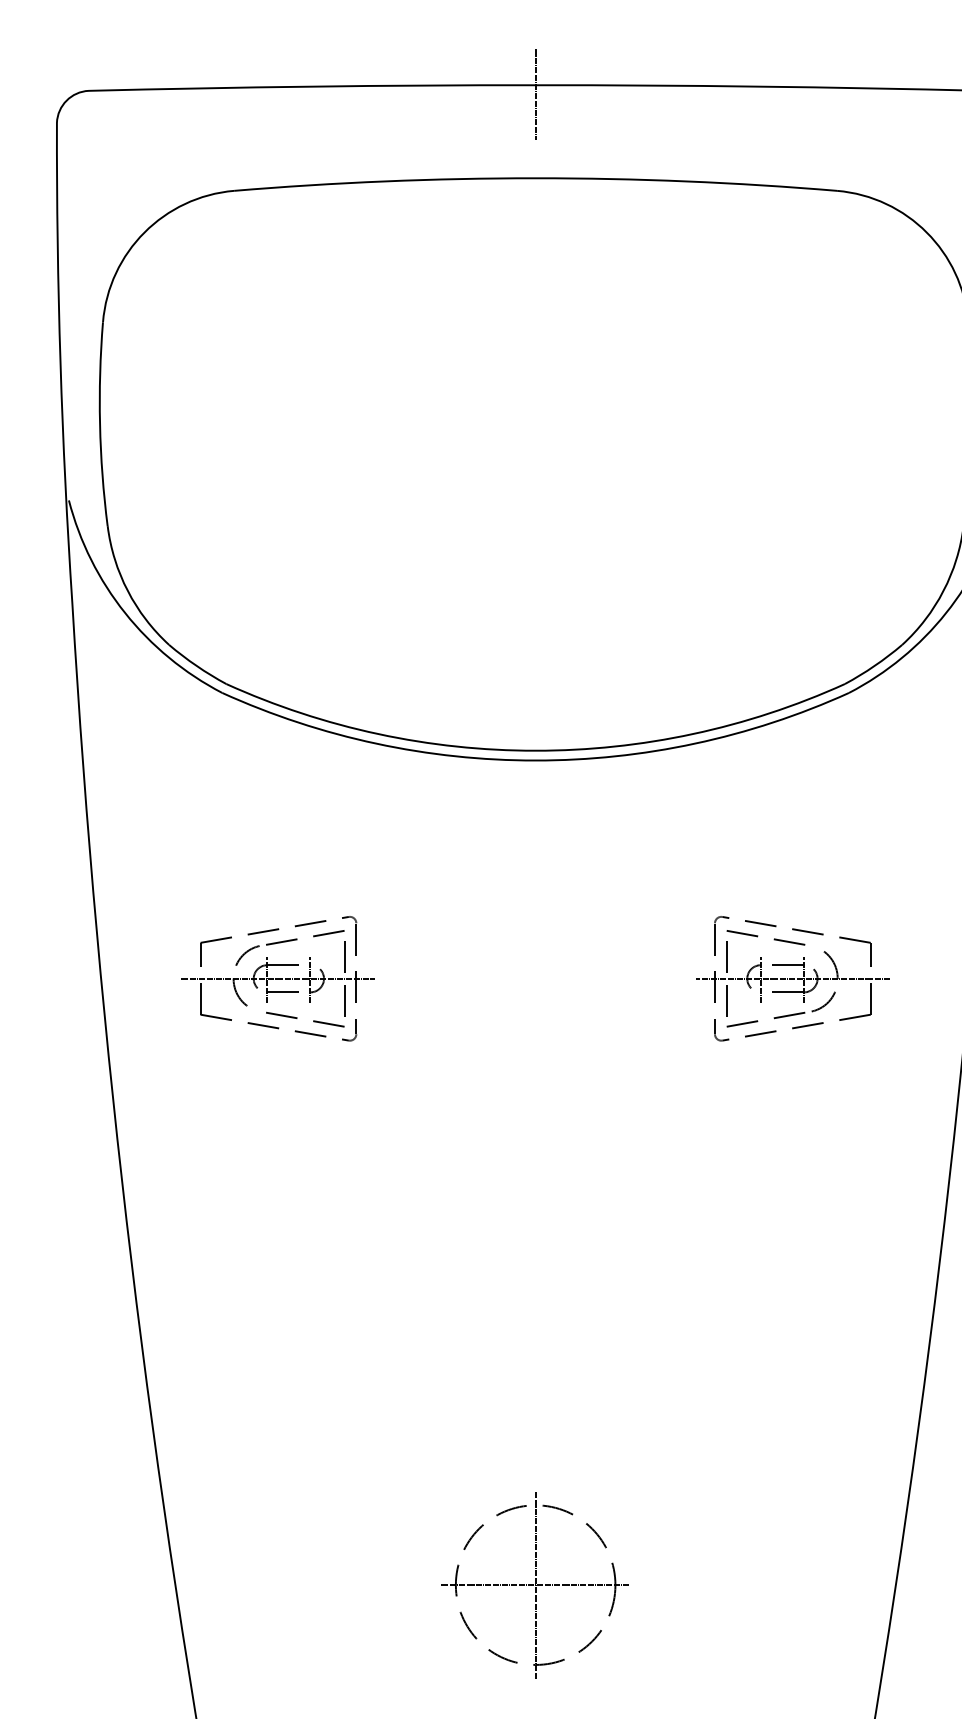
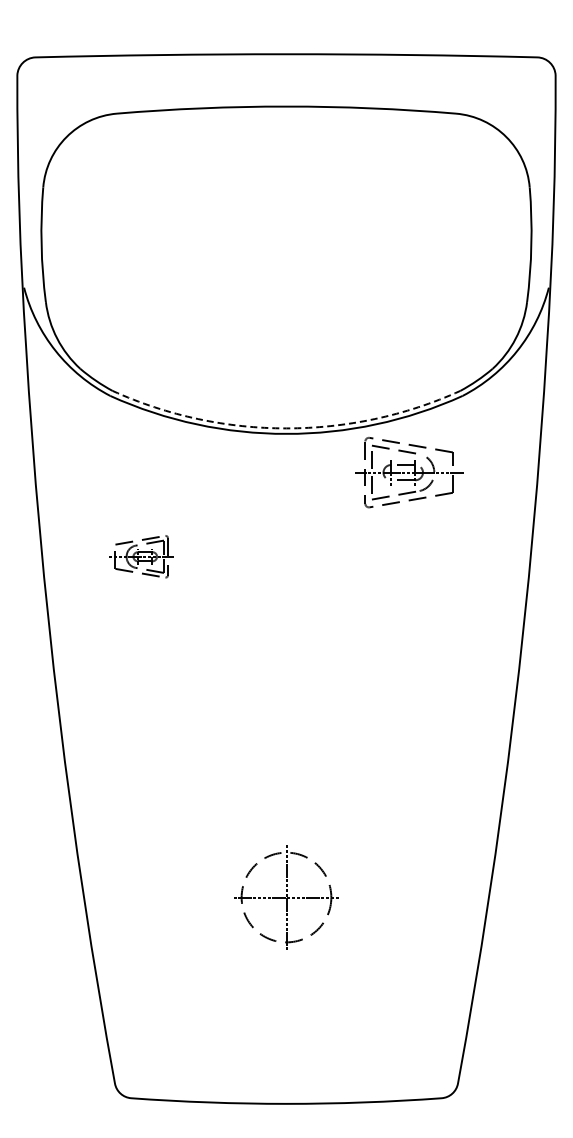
line: (535, 94) -> (286, 59), removed
arc: (535, 750) -> (286, 428), solid -> dashed
part: (277, 978) -> (141, 556), size x0.6
part: (793, 978) -> (409, 472), moved

